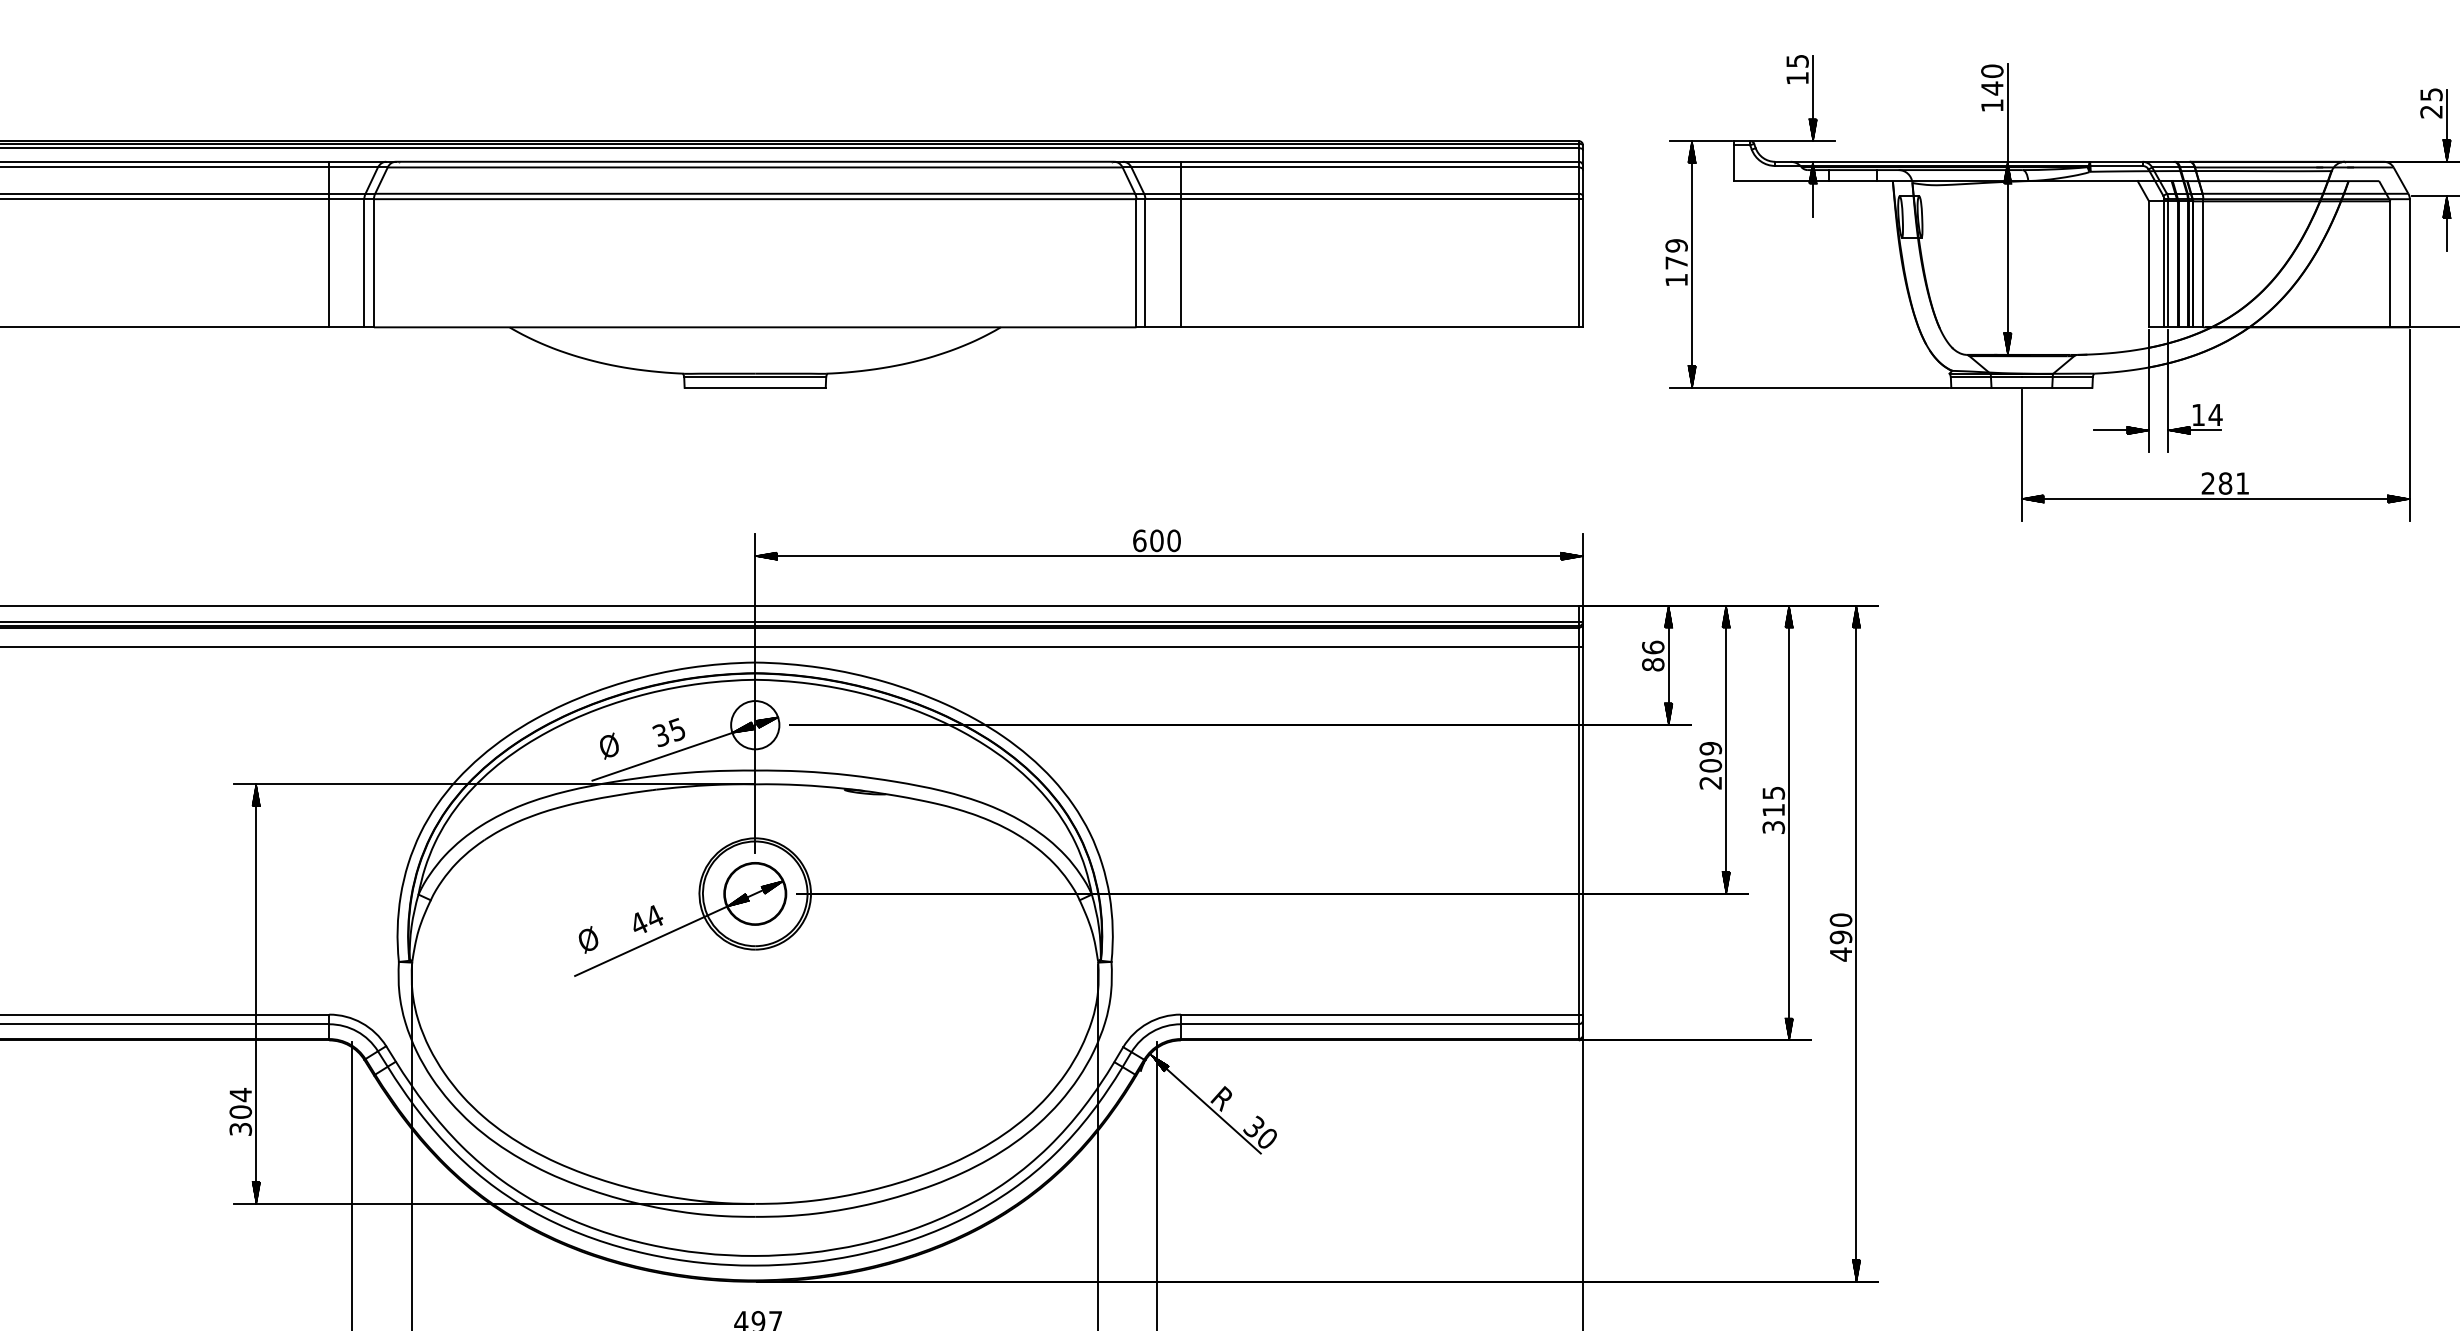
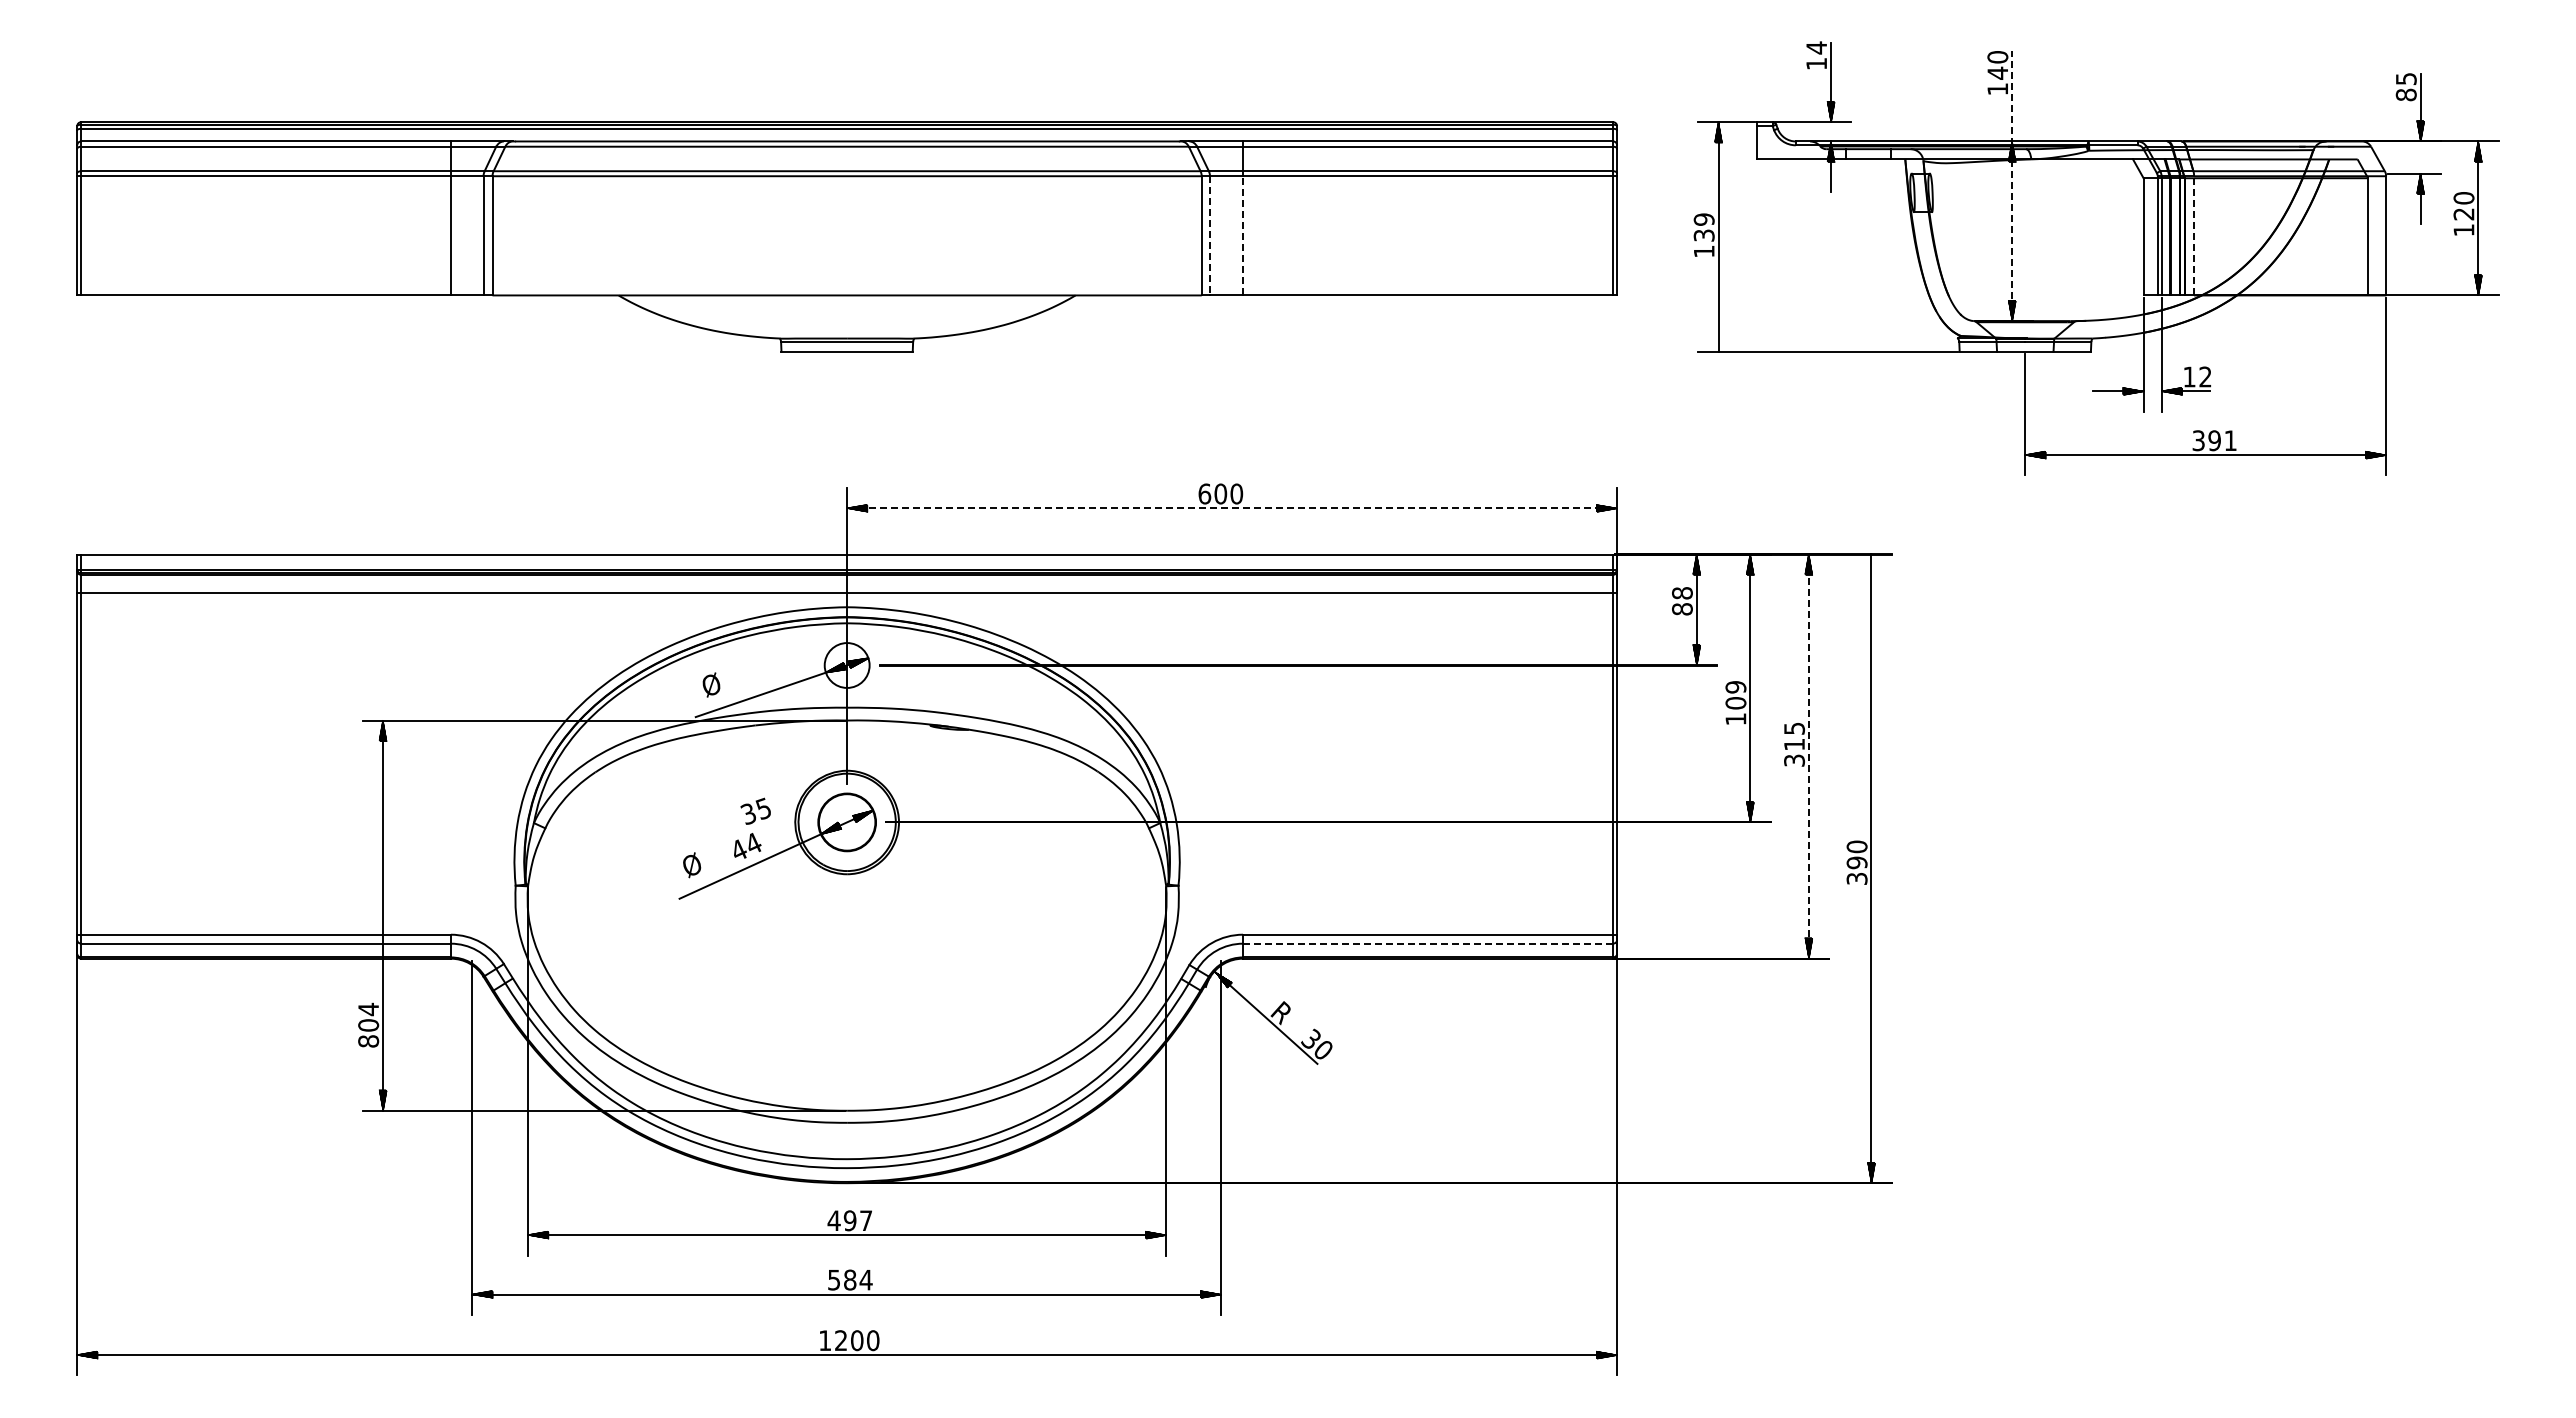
text: (1797, 60) -> (1816, 47), 15 -> 14
text: (2430, 111) -> (2405, 94), 25 -> 85
line: (2008, 209) -> (2012, 185), solid -> dashed
line: (1145, 262) -> (1210, 235), solid -> dashed
line: (1181, 262) -> (1243, 235), solid -> dashed
text: (1675, 262) -> (1703, 235), 179 -> 139
line: (2203, 262) -> (2194, 235), solid -> dashed
hatch: (1692, 376) -> (1718, 341), removed
text: (2215, 414) -> (2205, 376), 14 -> 12
text: (2216, 483) -> (2206, 440), 281 -> 391
line: (1169, 556) -> (1232, 508), solid -> dashed
hatch: (1856, 616) -> (1871, 564), removed
text: (1653, 647) -> (1682, 593), 86 -> 88
text: (668, 731) -> (755, 810), moved
text: (1710, 783) -> (1735, 719), 209 -> 109
line: (1788, 823) -> (1808, 756), solid -> dashed
text: (1840, 954) -> (1856, 878), 490 -> 390
line: (1380, 1024) -> (1428, 943), solid -> dashed
text: (240, 1129) -> (368, 1041), 304 -> 804

